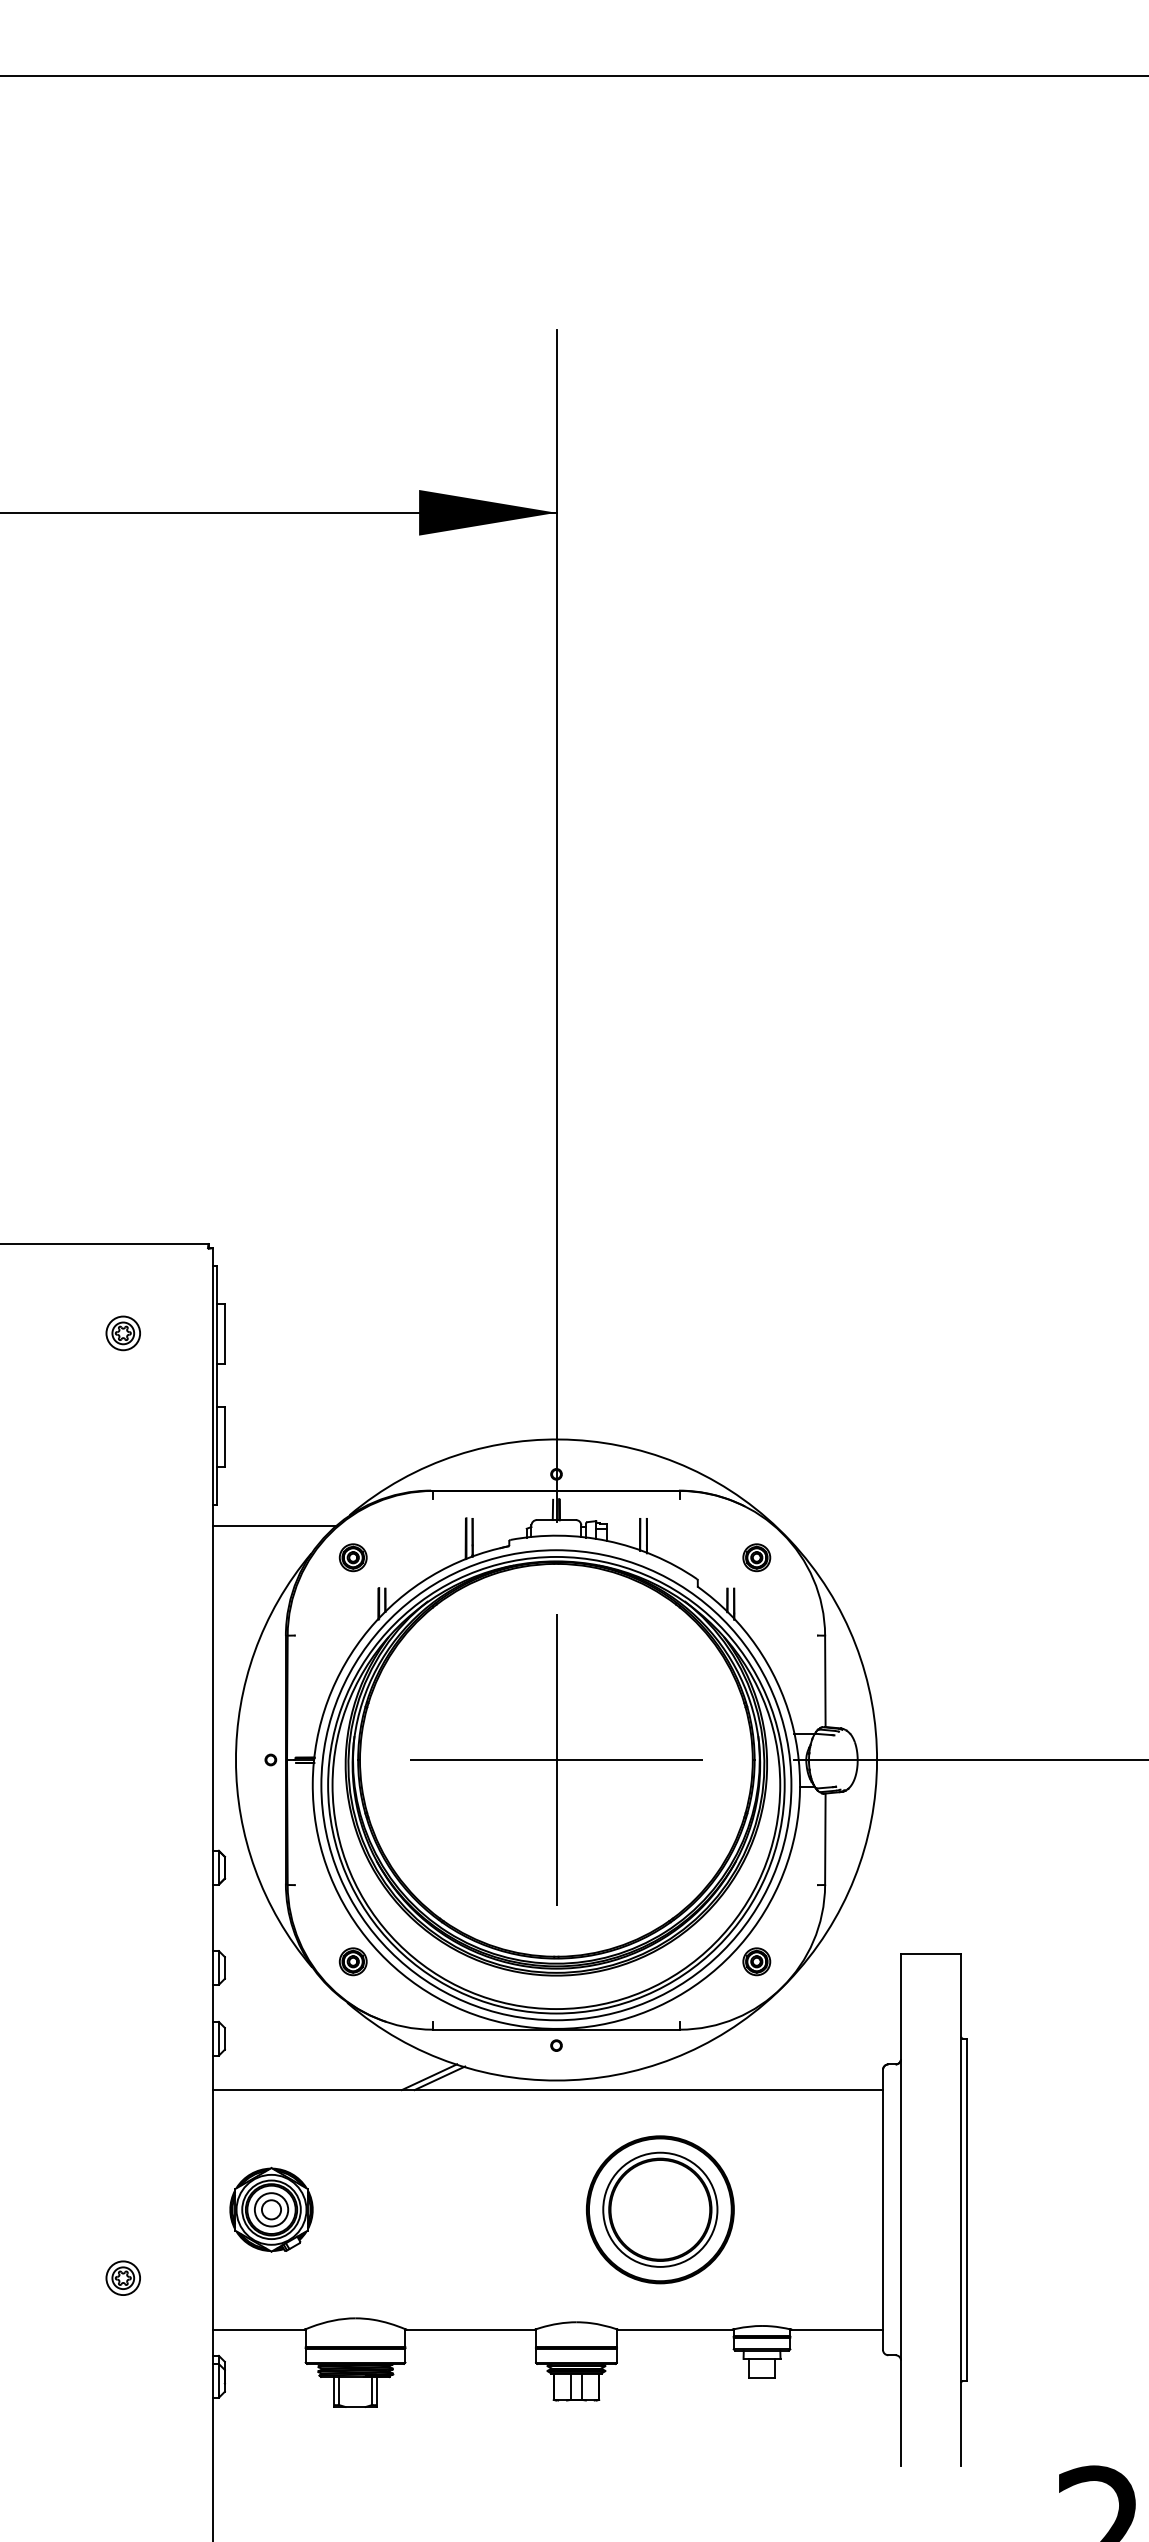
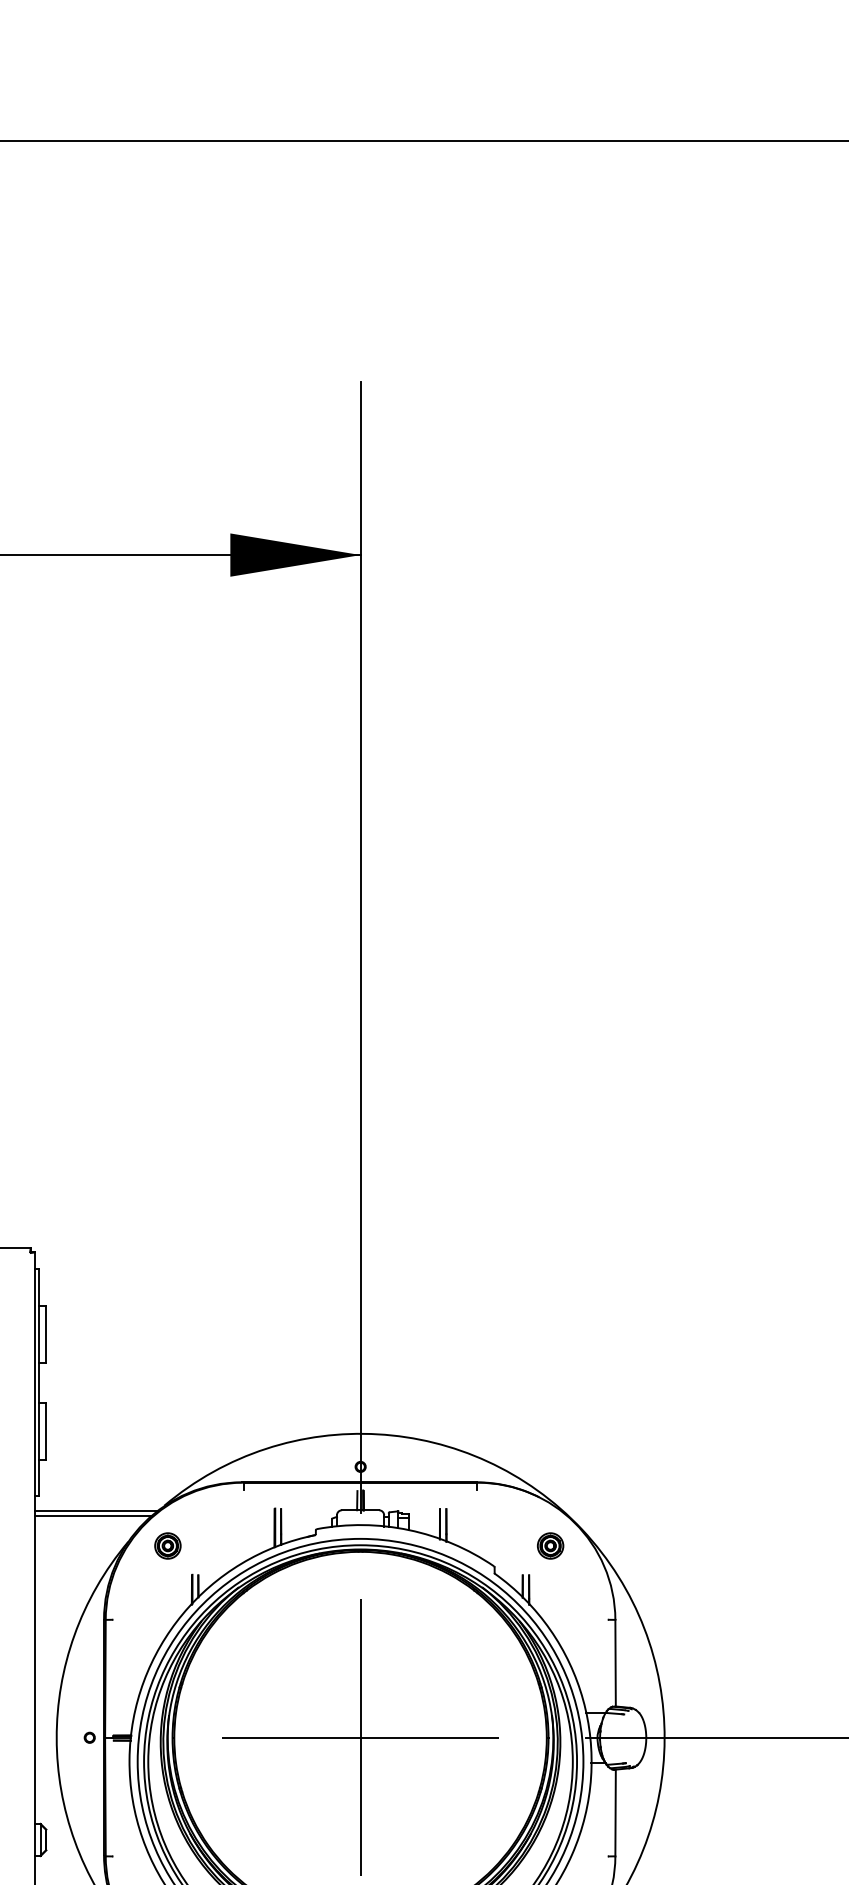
line: (277, 1520) -> (96, 1510), added

